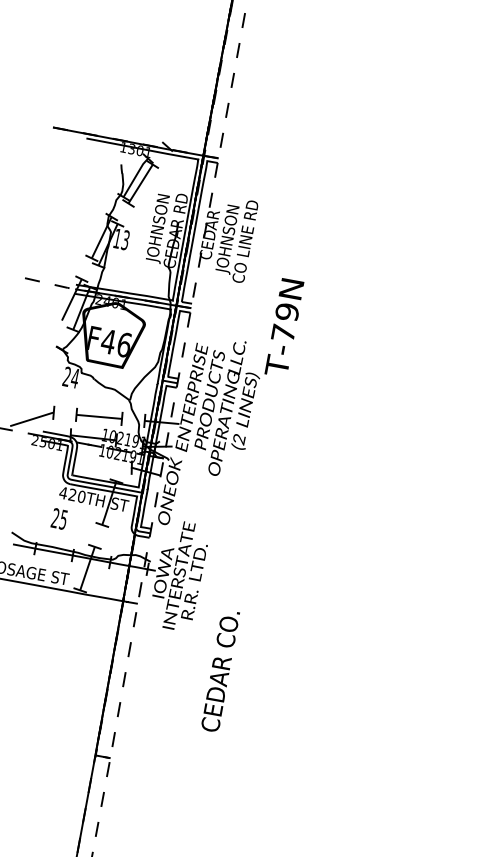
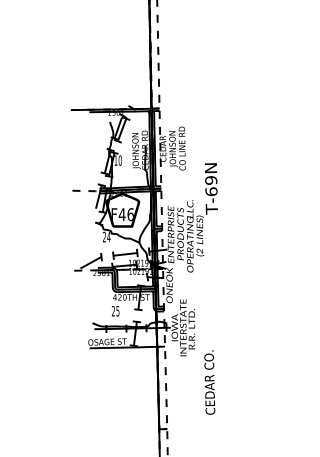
text: (126, 240) -> (120, 160), 13 -> 10
text: (283, 332) -> (211, 191), T-79N -> T-69N
text: (220, 670) -> (209, 382), moved

